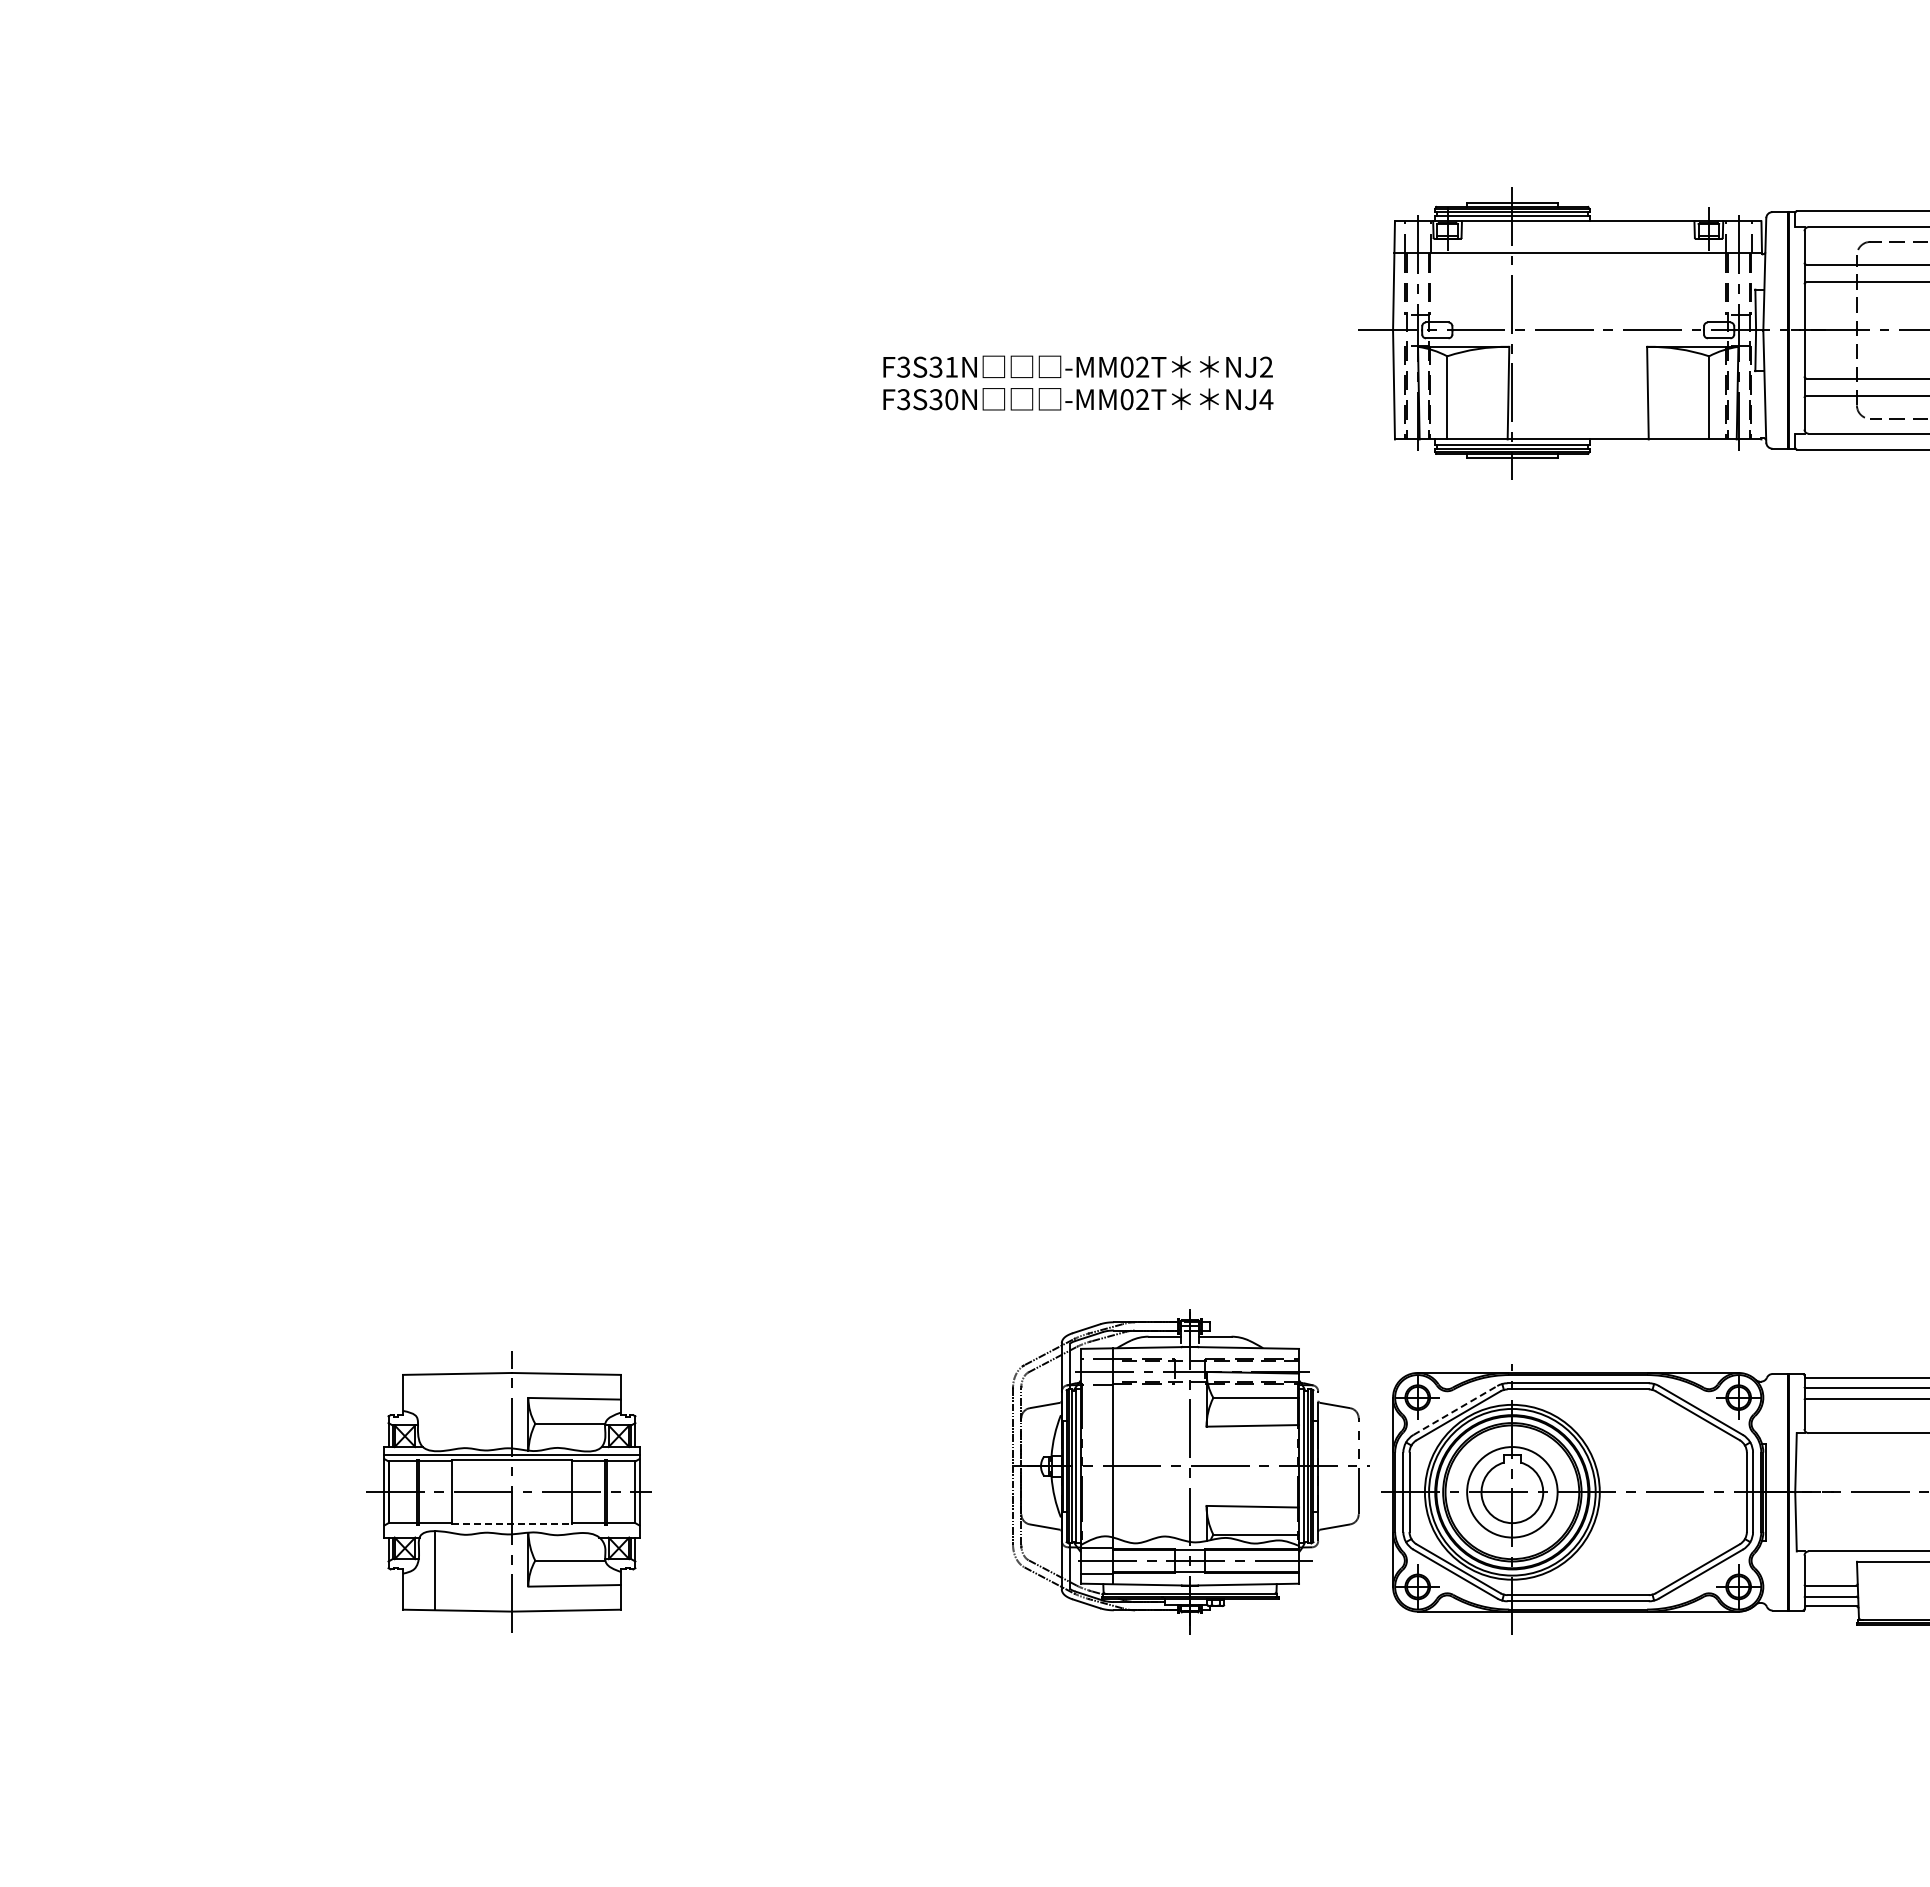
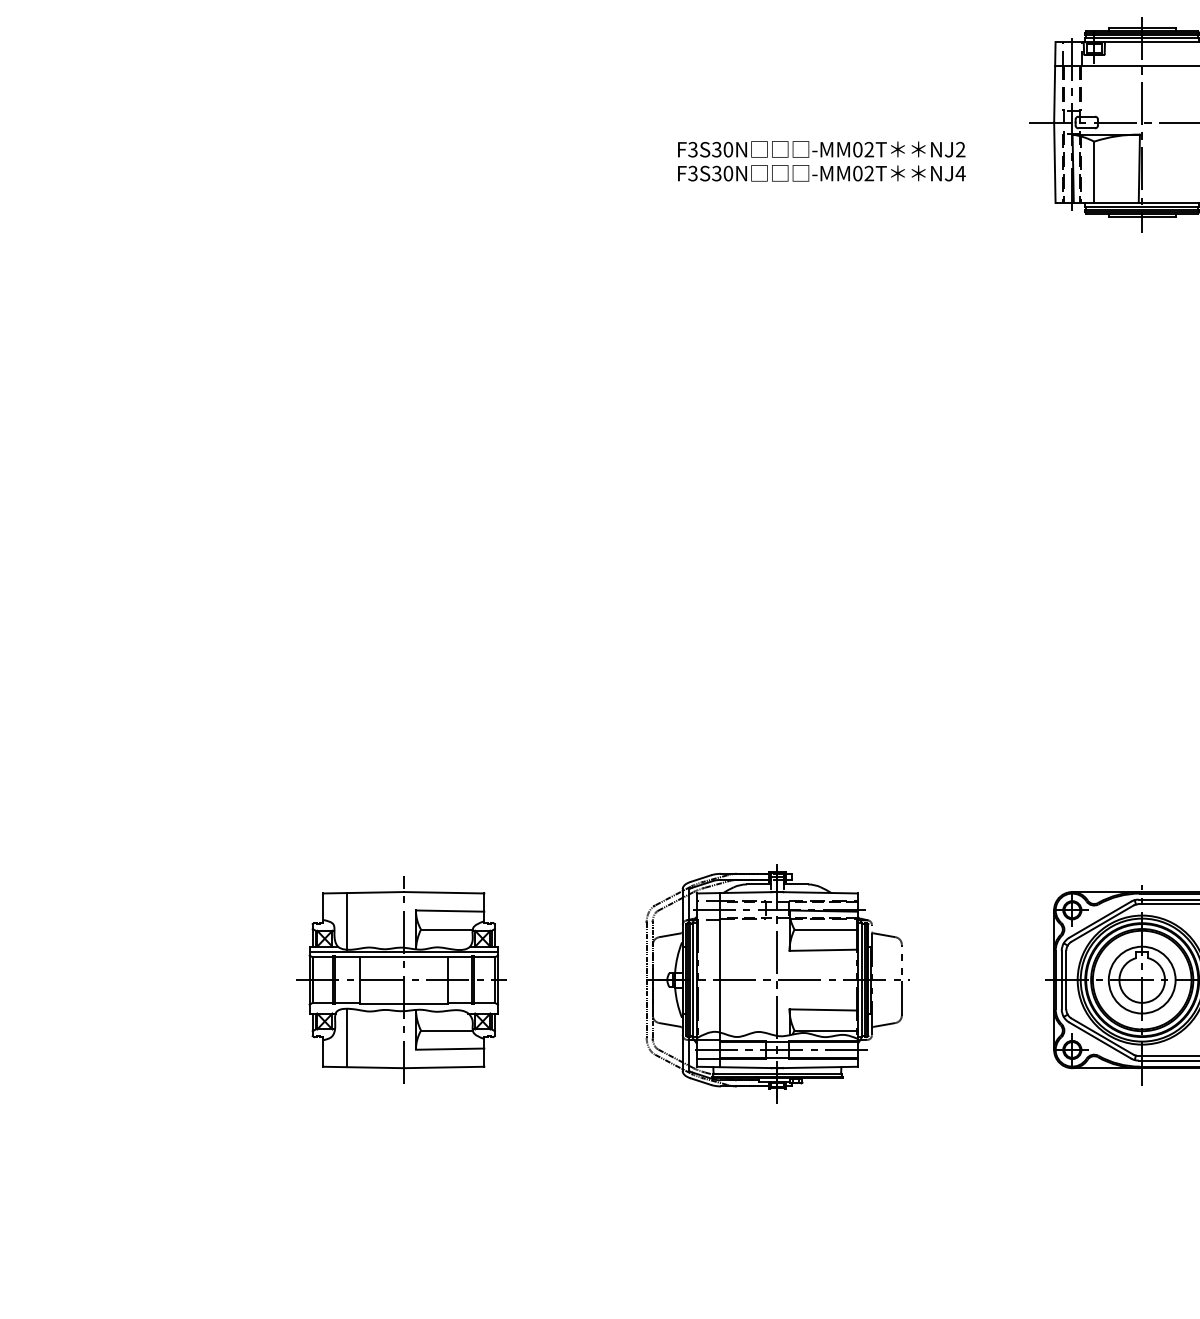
text: (951, 366) -> (728, 149), F3S31N -> F3S30N
line: (1455, 1410) -> (1100, 919), dashed -> solid
line: (434, 1412) -> (346, 921), added
part: (1190, 1471) -> (777, 983), moved
line: (511, 1524) -> (403, 1003), dashed -> solid

